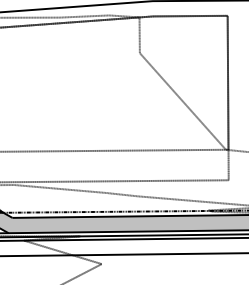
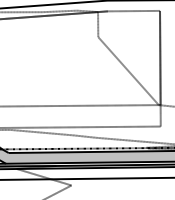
line: (189, 16) -> (133, 11), removed

